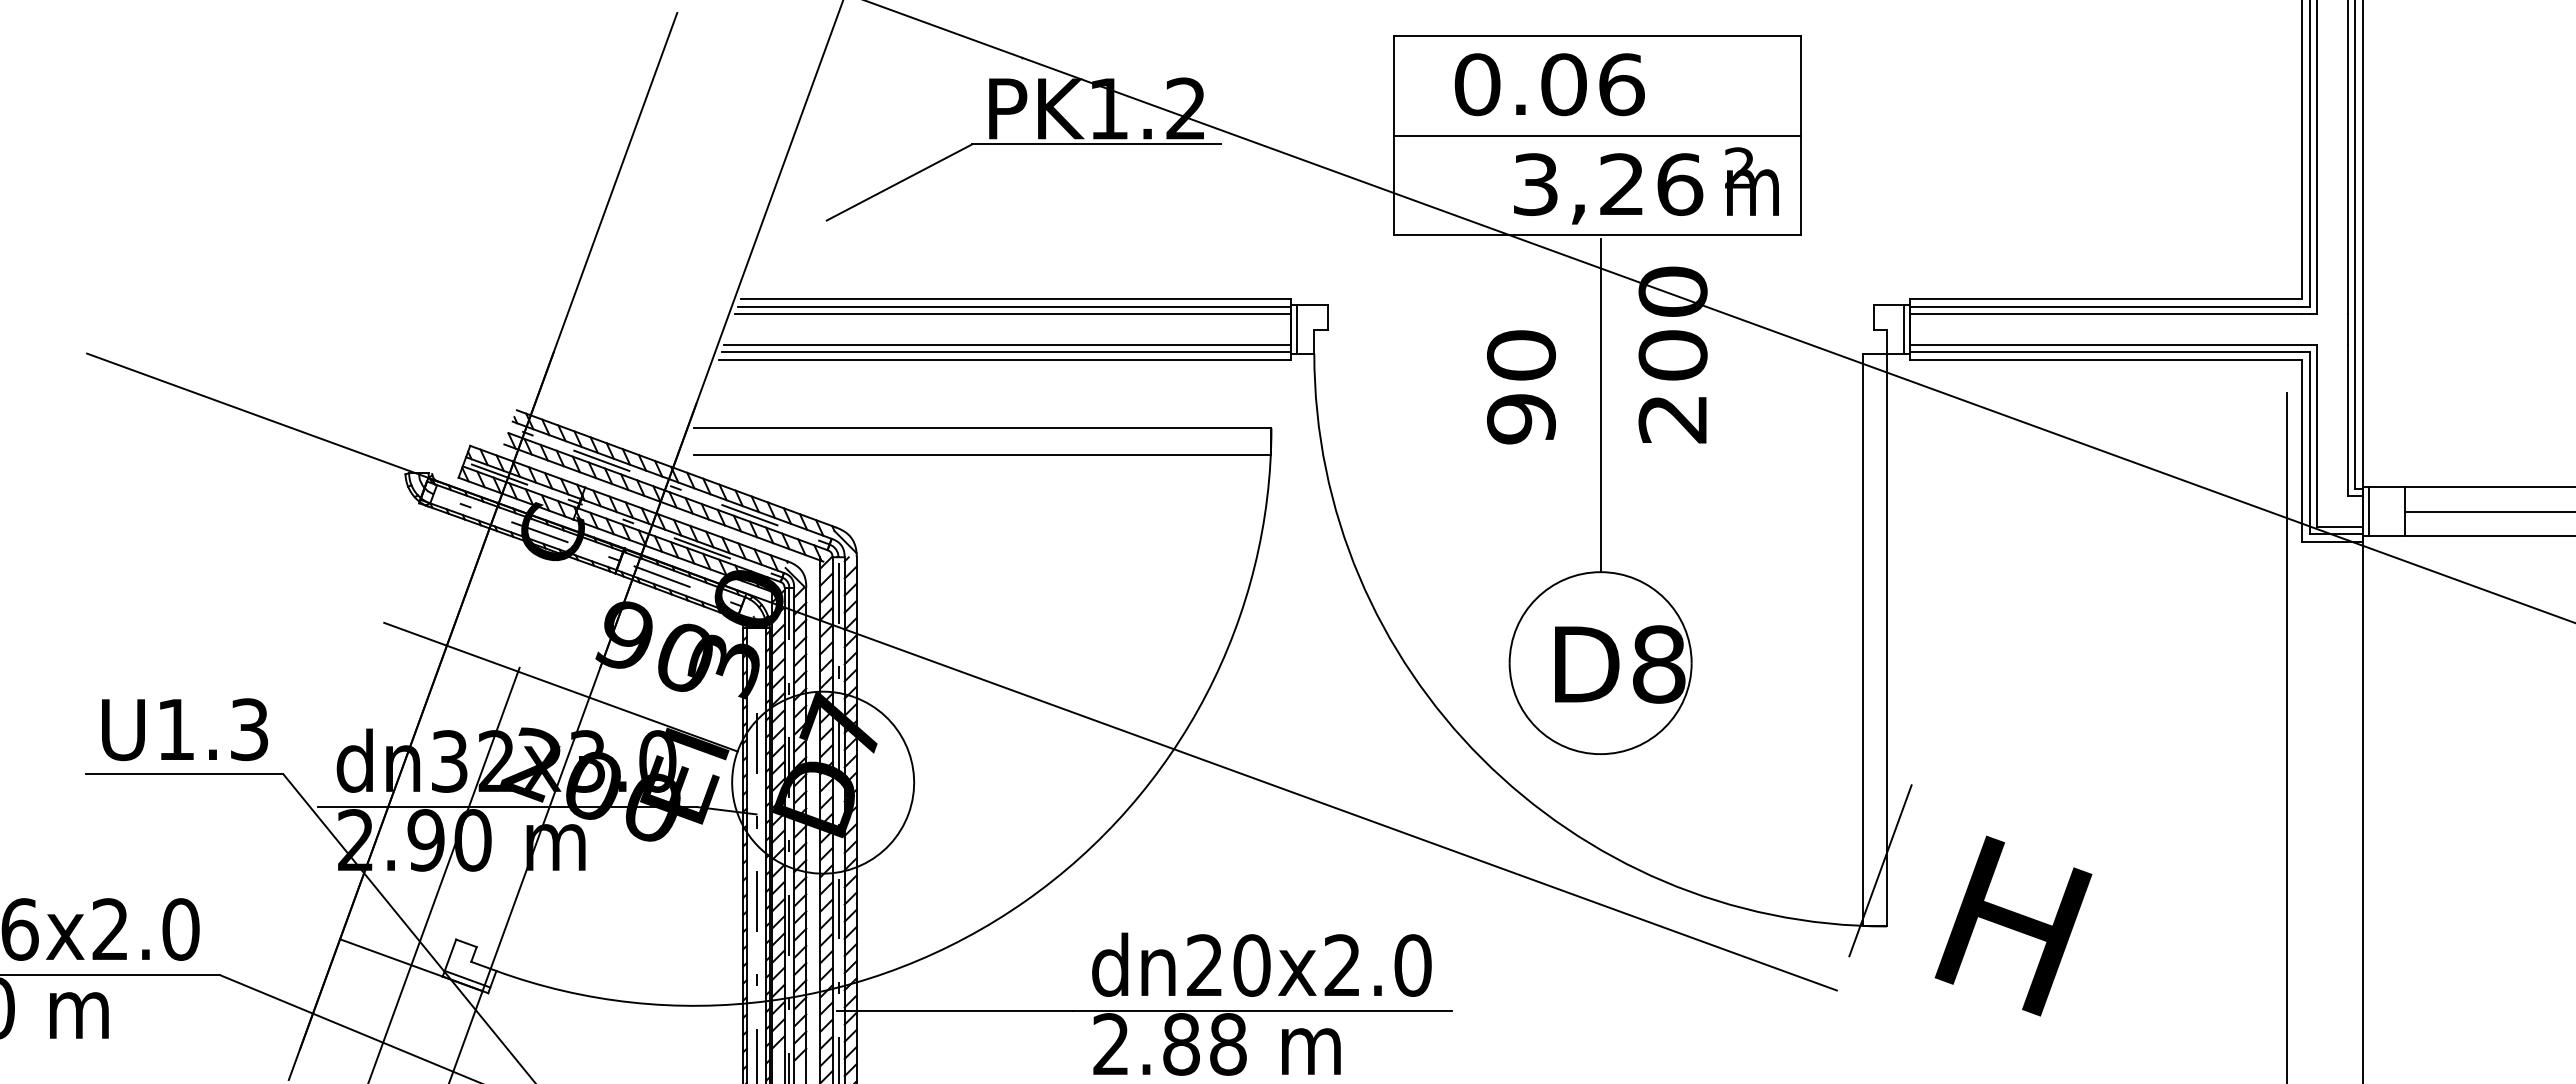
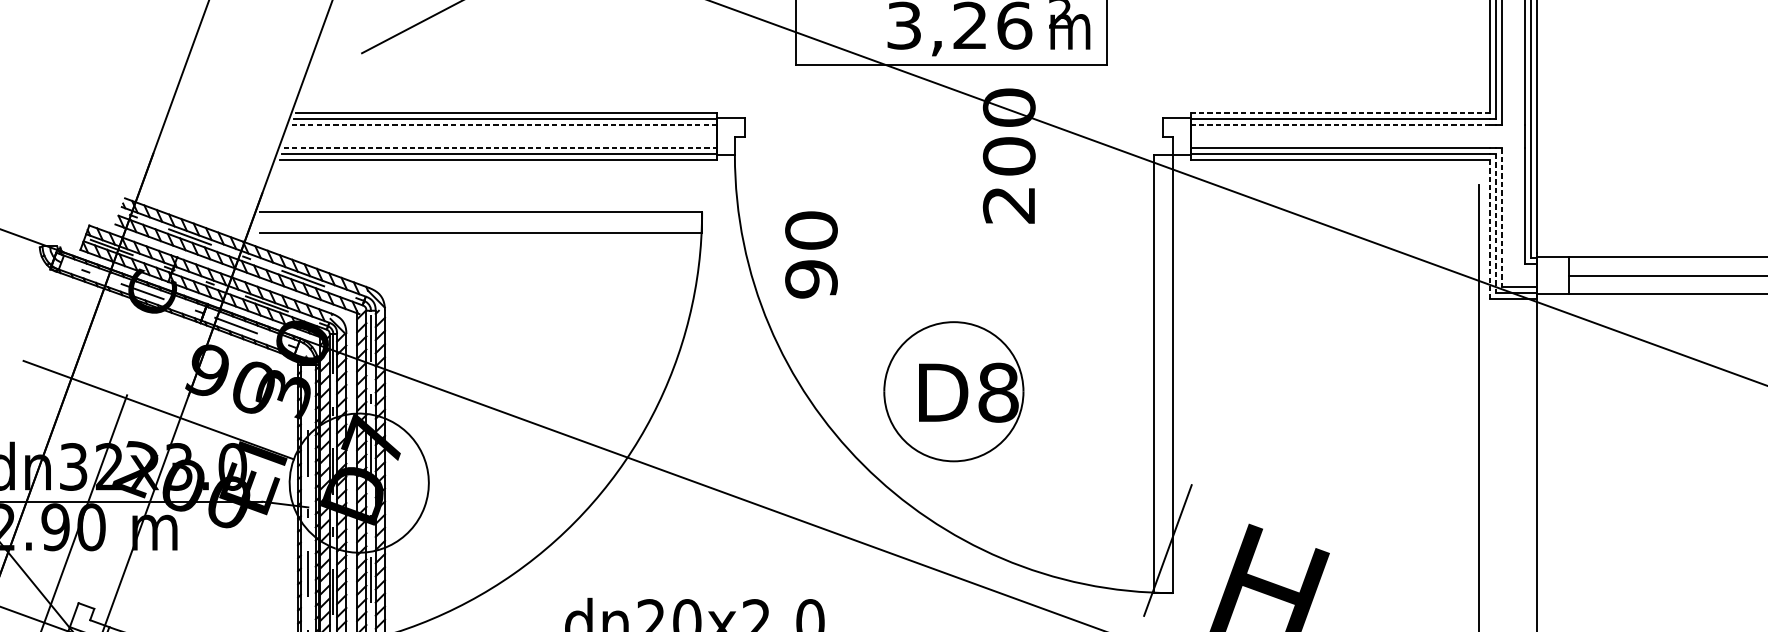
line: (2105, 299) -> (1340, 113), solid -> dashed
line: (1013, 314) -> (504, 125), solid -> dashed
line: (2105, 314) -> (1340, 125), solid -> dashed
line: (1297, 329) -> (722, 136), removed
line: (1903, 329) -> (1185, 136), removed
line: (1008, 344) -> (501, 148), solid -> dashed
text: (1521, 387) -> (811, 255), moved
line: (1600, 405) -> (953, 194), removed
line: (2317, 435) -> (1502, 217), solid -> dashed
line: (2309, 443) -> (1496, 223), solid -> dashed
line: (2302, 450) -> (1490, 229), solid -> dashed
line: (2368, 511) -> (1541, 275), removed

